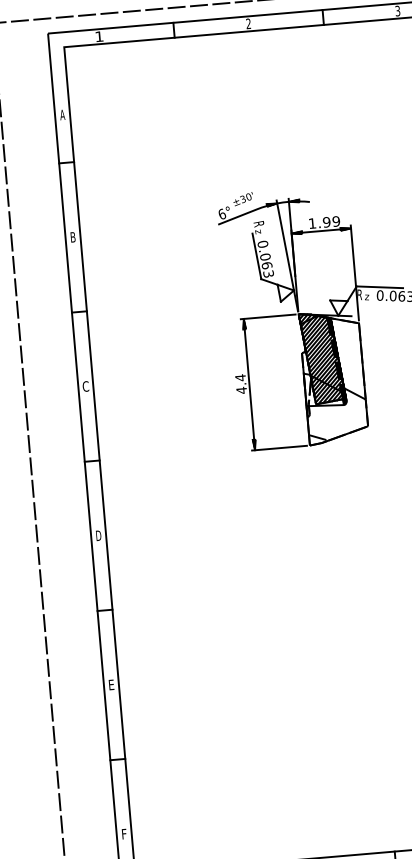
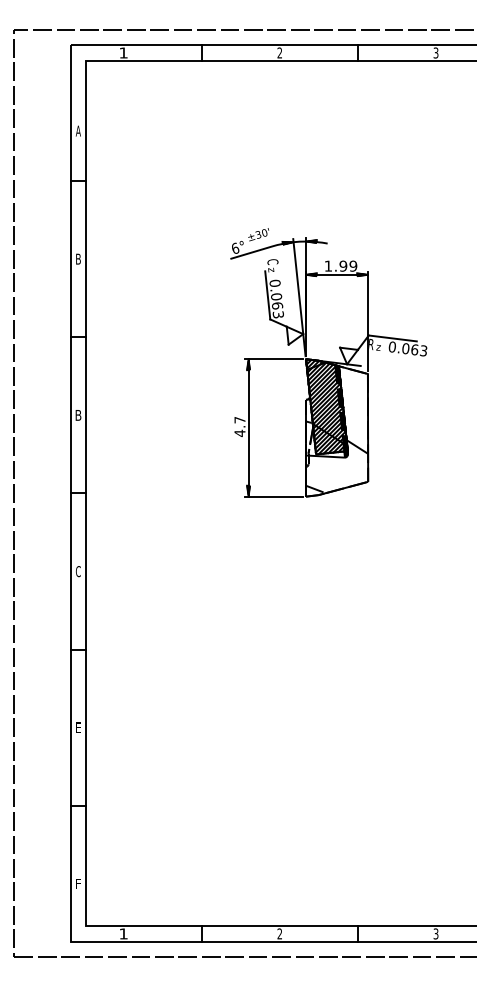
text: (258, 223) -> (272, 261), R -> C
text: (240, 377) -> (239, 419), 4.4 -> 4.7
text: (85, 385) -> (78, 414), C -> B
text: (98, 535) -> (78, 571), D -> C

